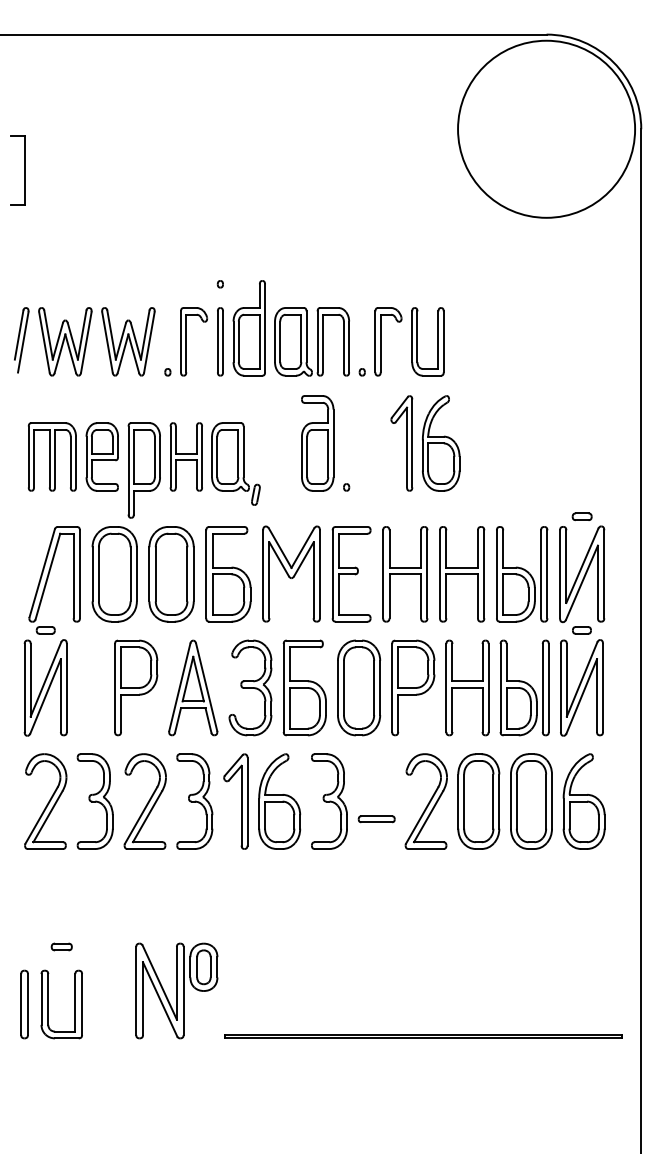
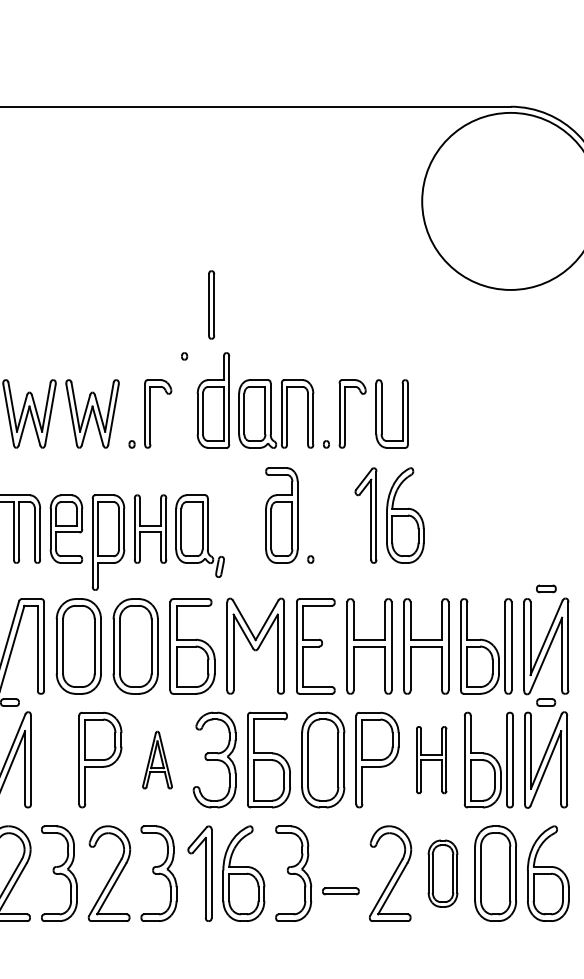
part: (220, 341) -> (211, 304), moved
part: (193, 687) -> (157, 759), size x0.6
part: (467, 687) -> (431, 759), size x0.7
part: (478, 801) -> (442, 873), size x0.7

